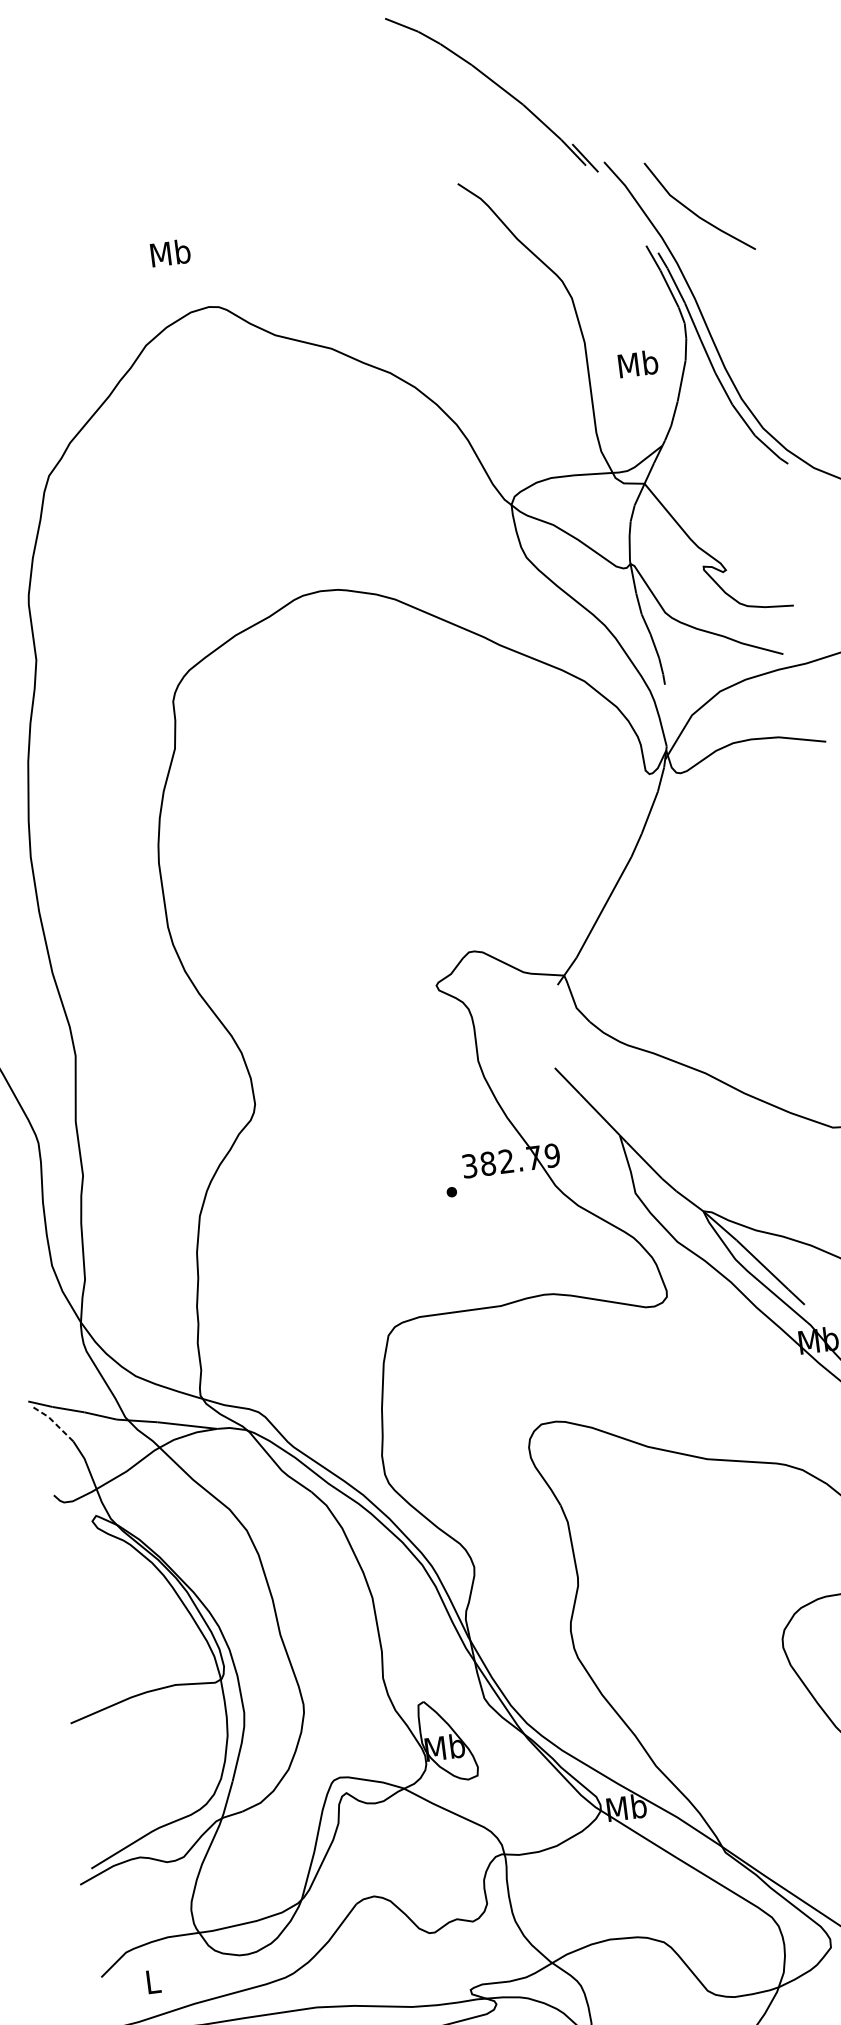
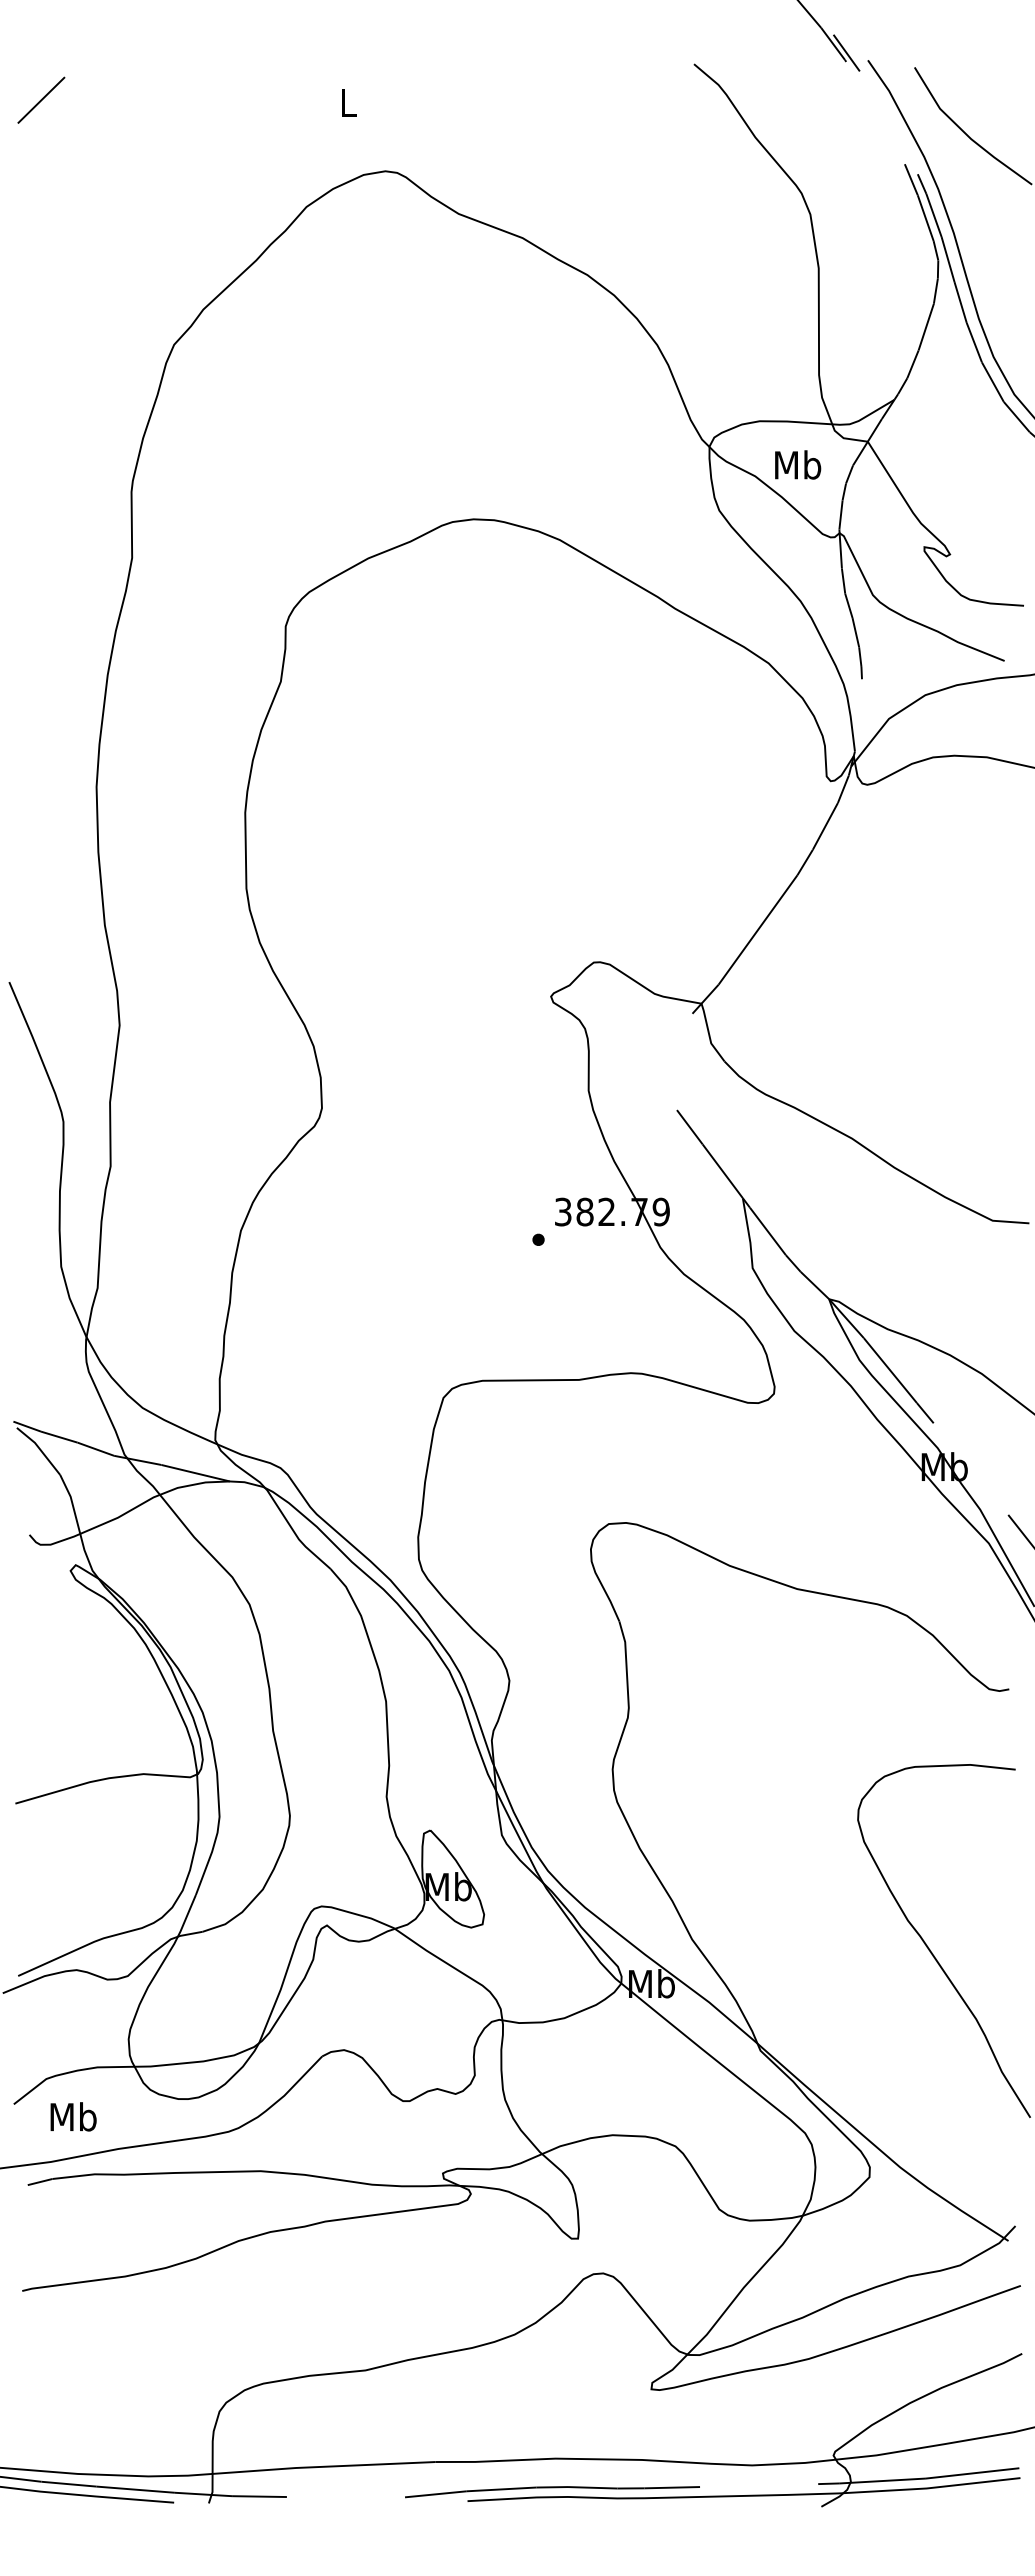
text: (170, 252) -> (348, 102), Mb -> L
text: (638, 363) -> (798, 464), moved
line: (53, 1422) -> (39, 1449), dashed -> solid
text: (152, 1981) -> (73, 2116), L -> Mb

